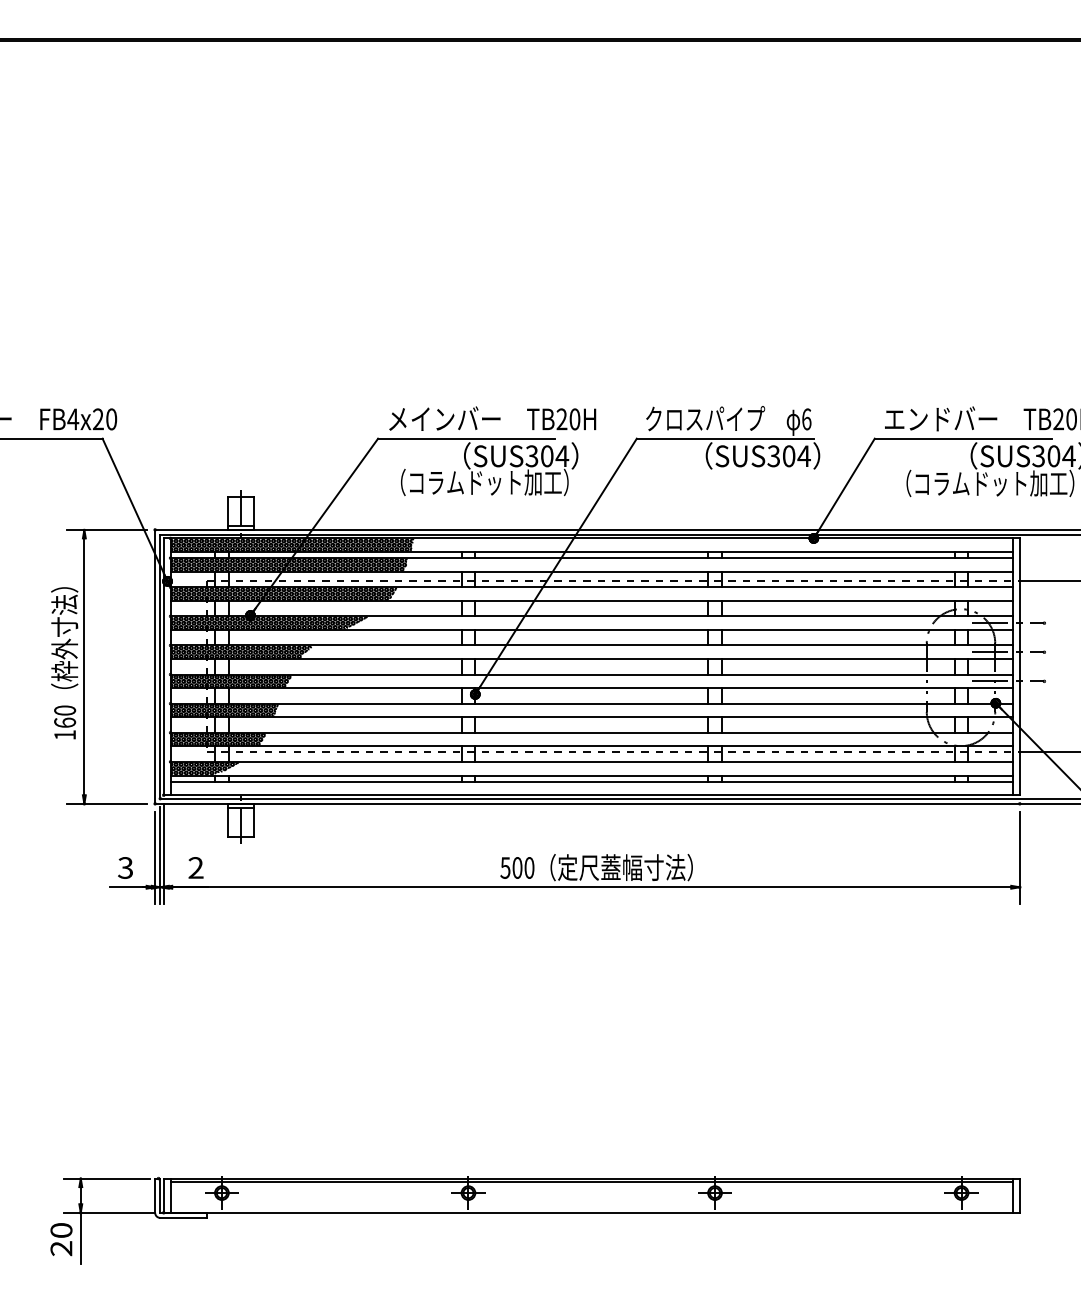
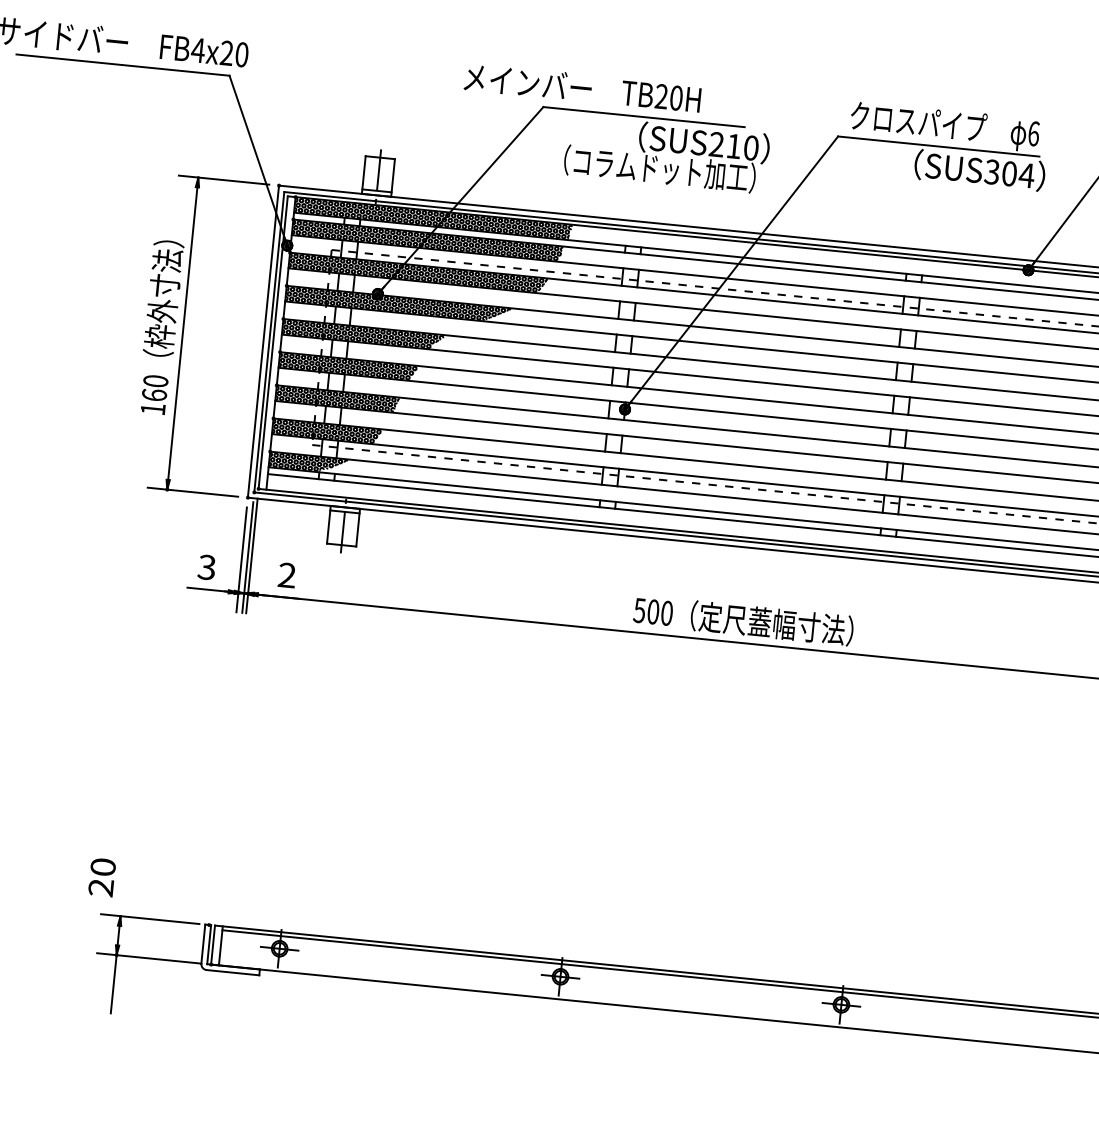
text: (492, 418) -> (582, 87), moved
text: (547, 456) -> (734, 146), SUS304 -> SUS210
text: (61, 1239) -> (102, 877), moved

